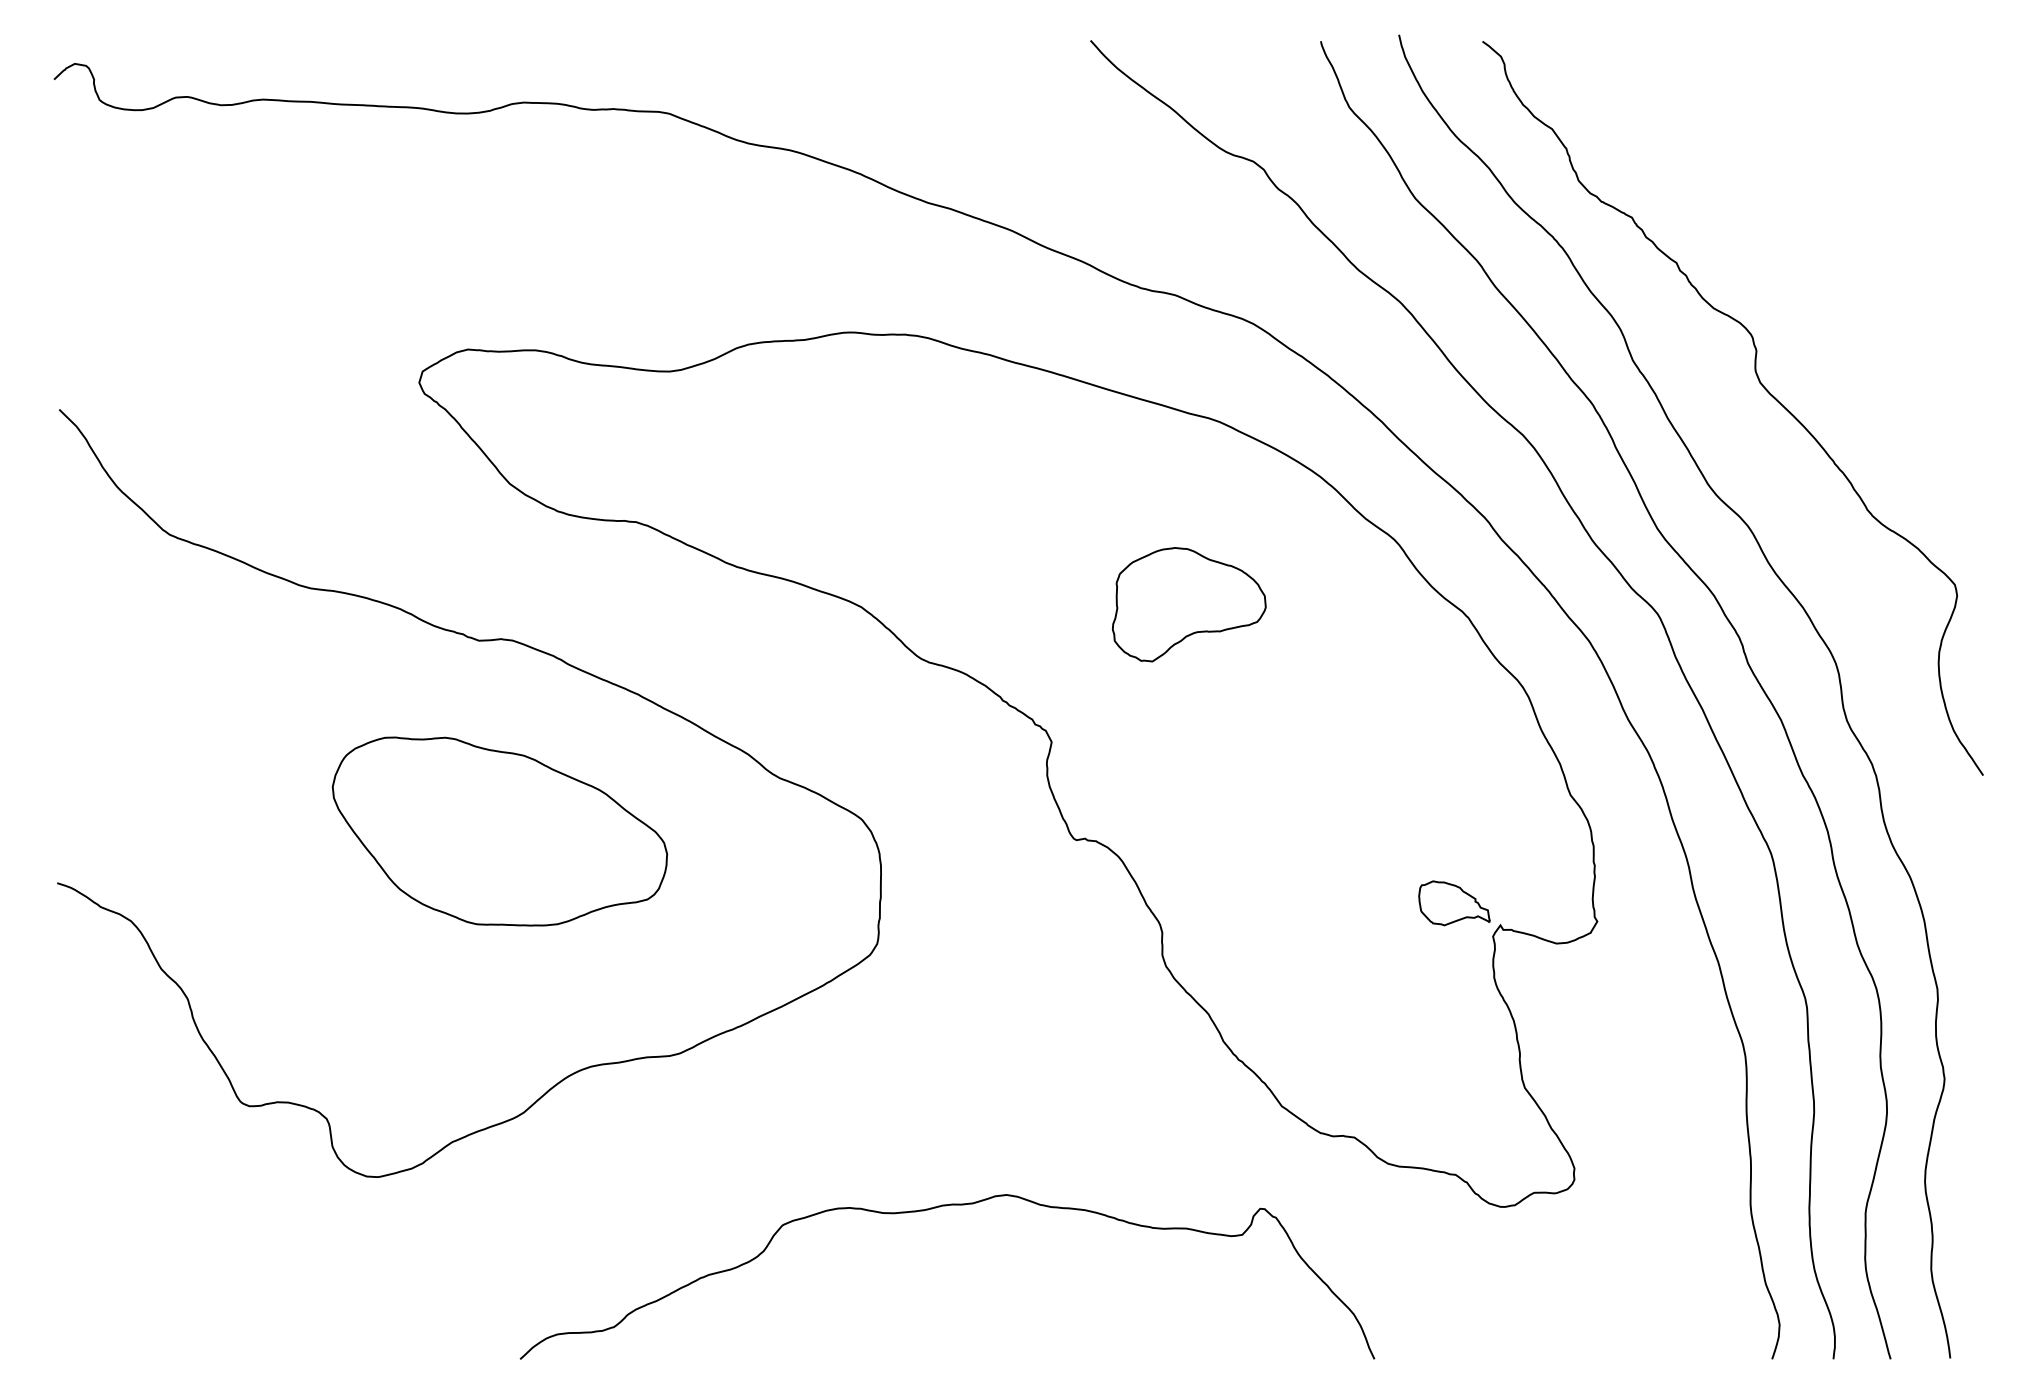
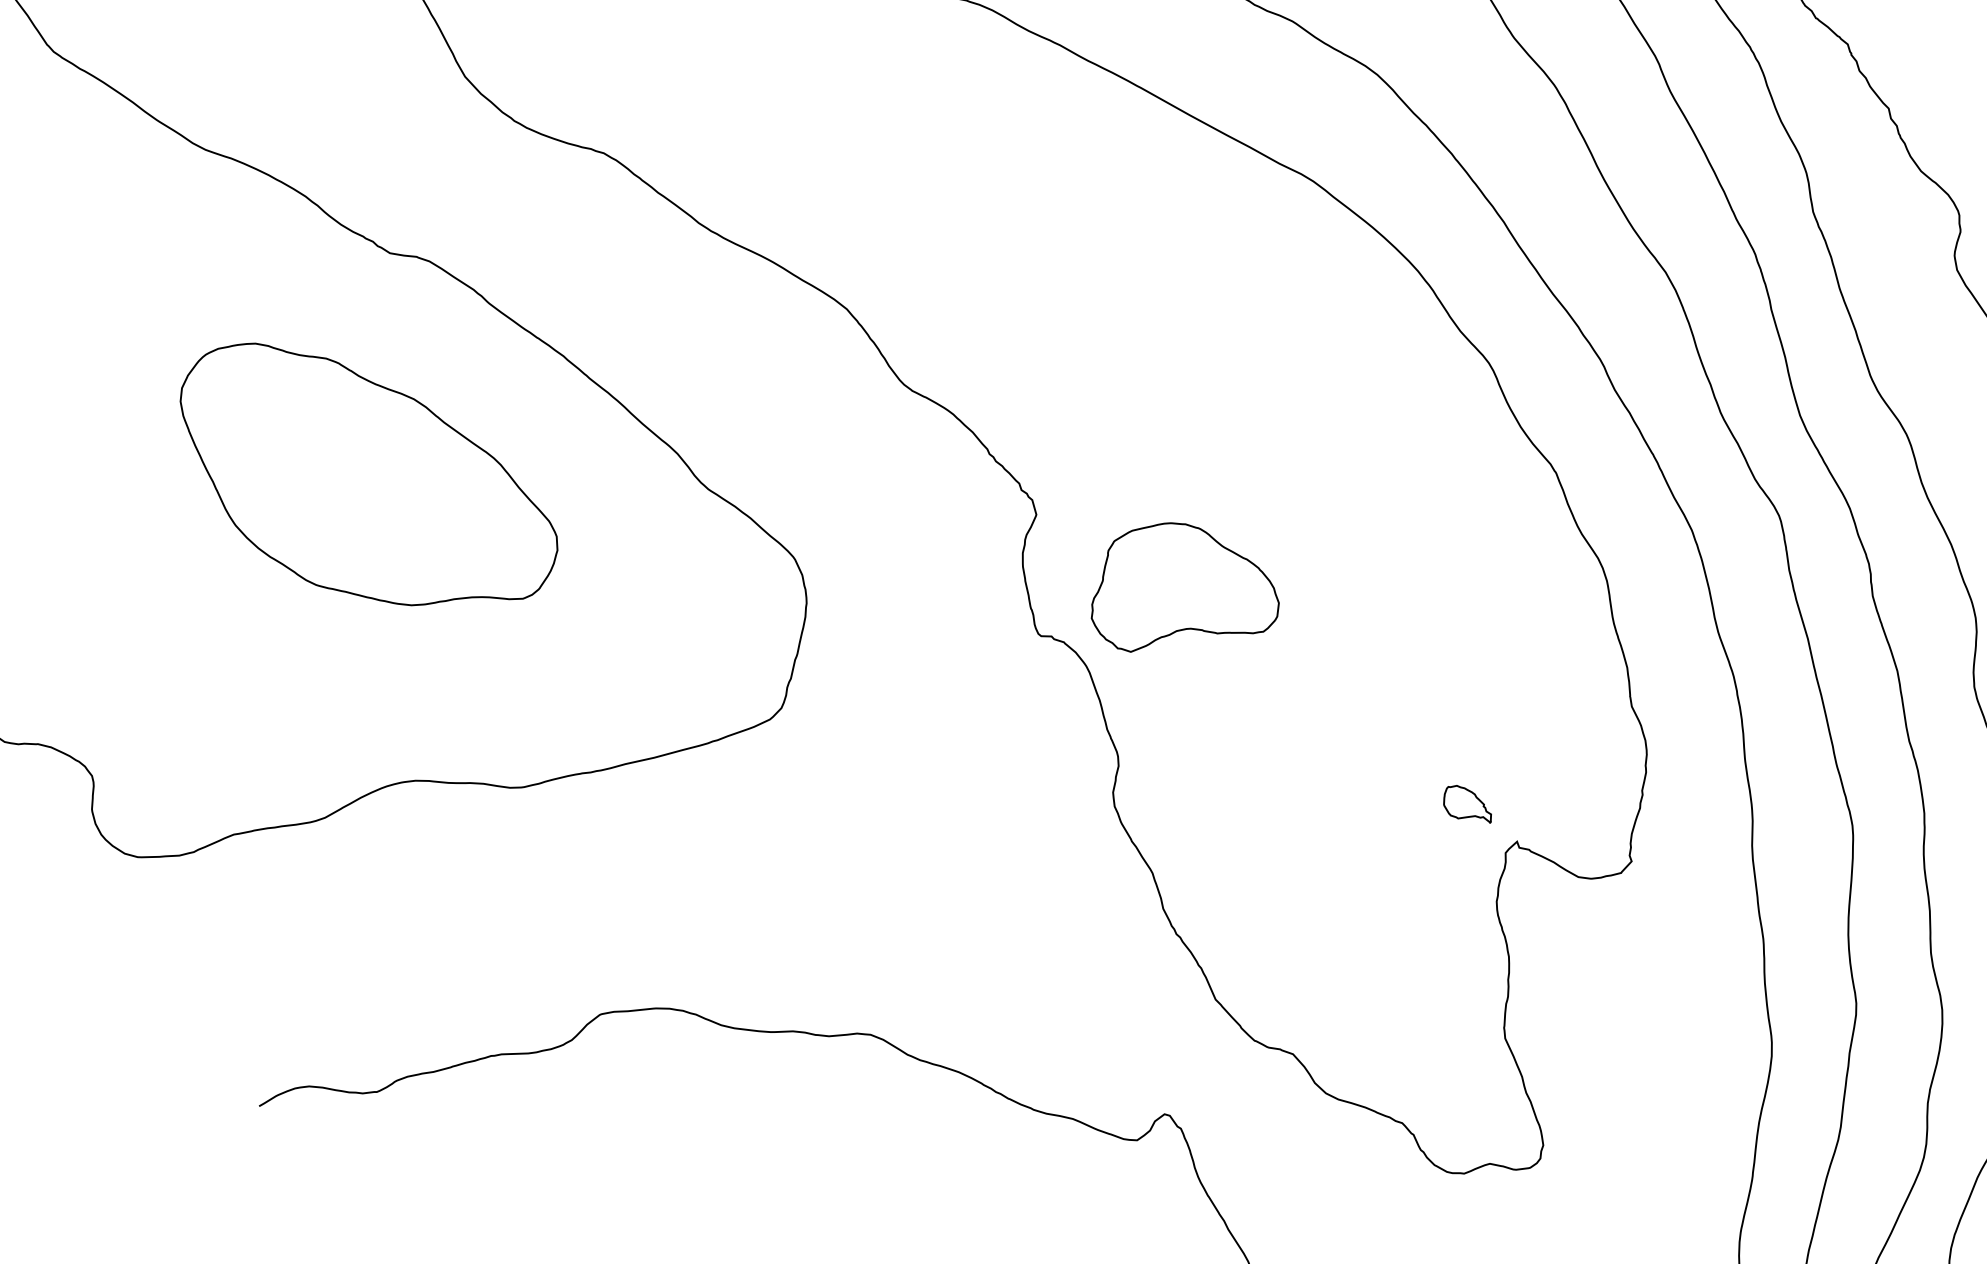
part: (1188, 604) -> (1187, 594), moved
part: (1454, 903) -> (1468, 804), size x0.6

